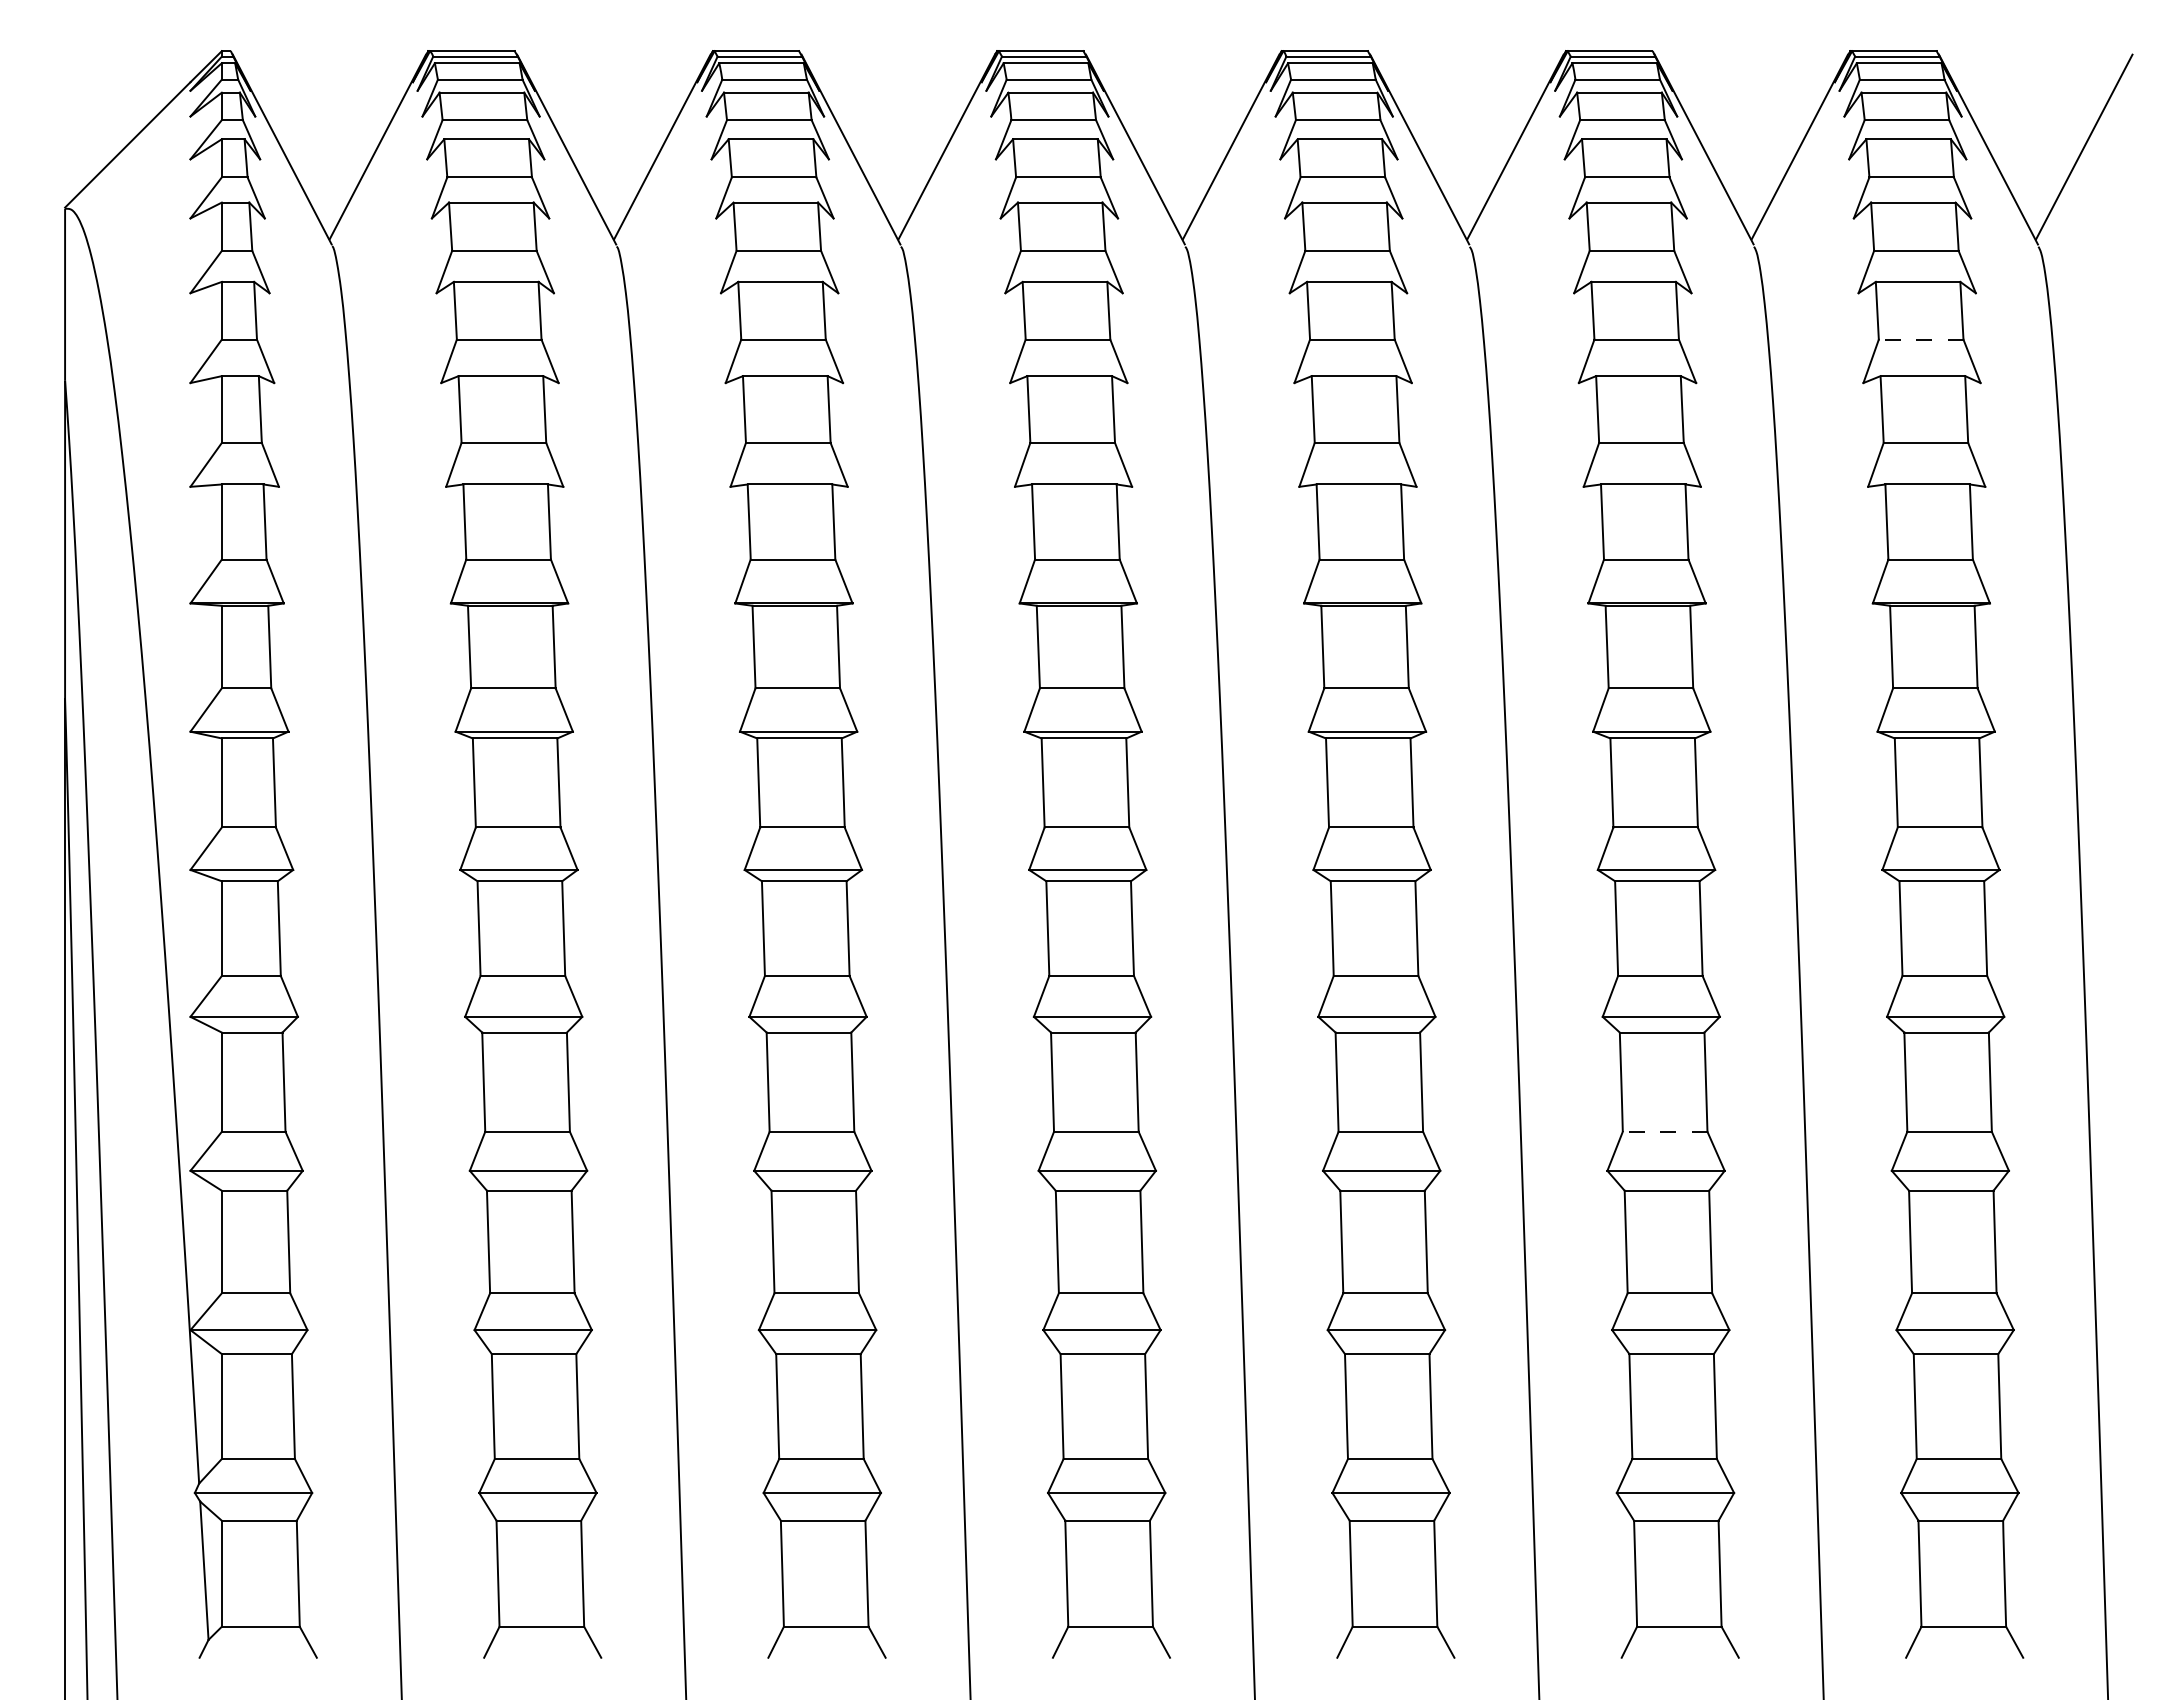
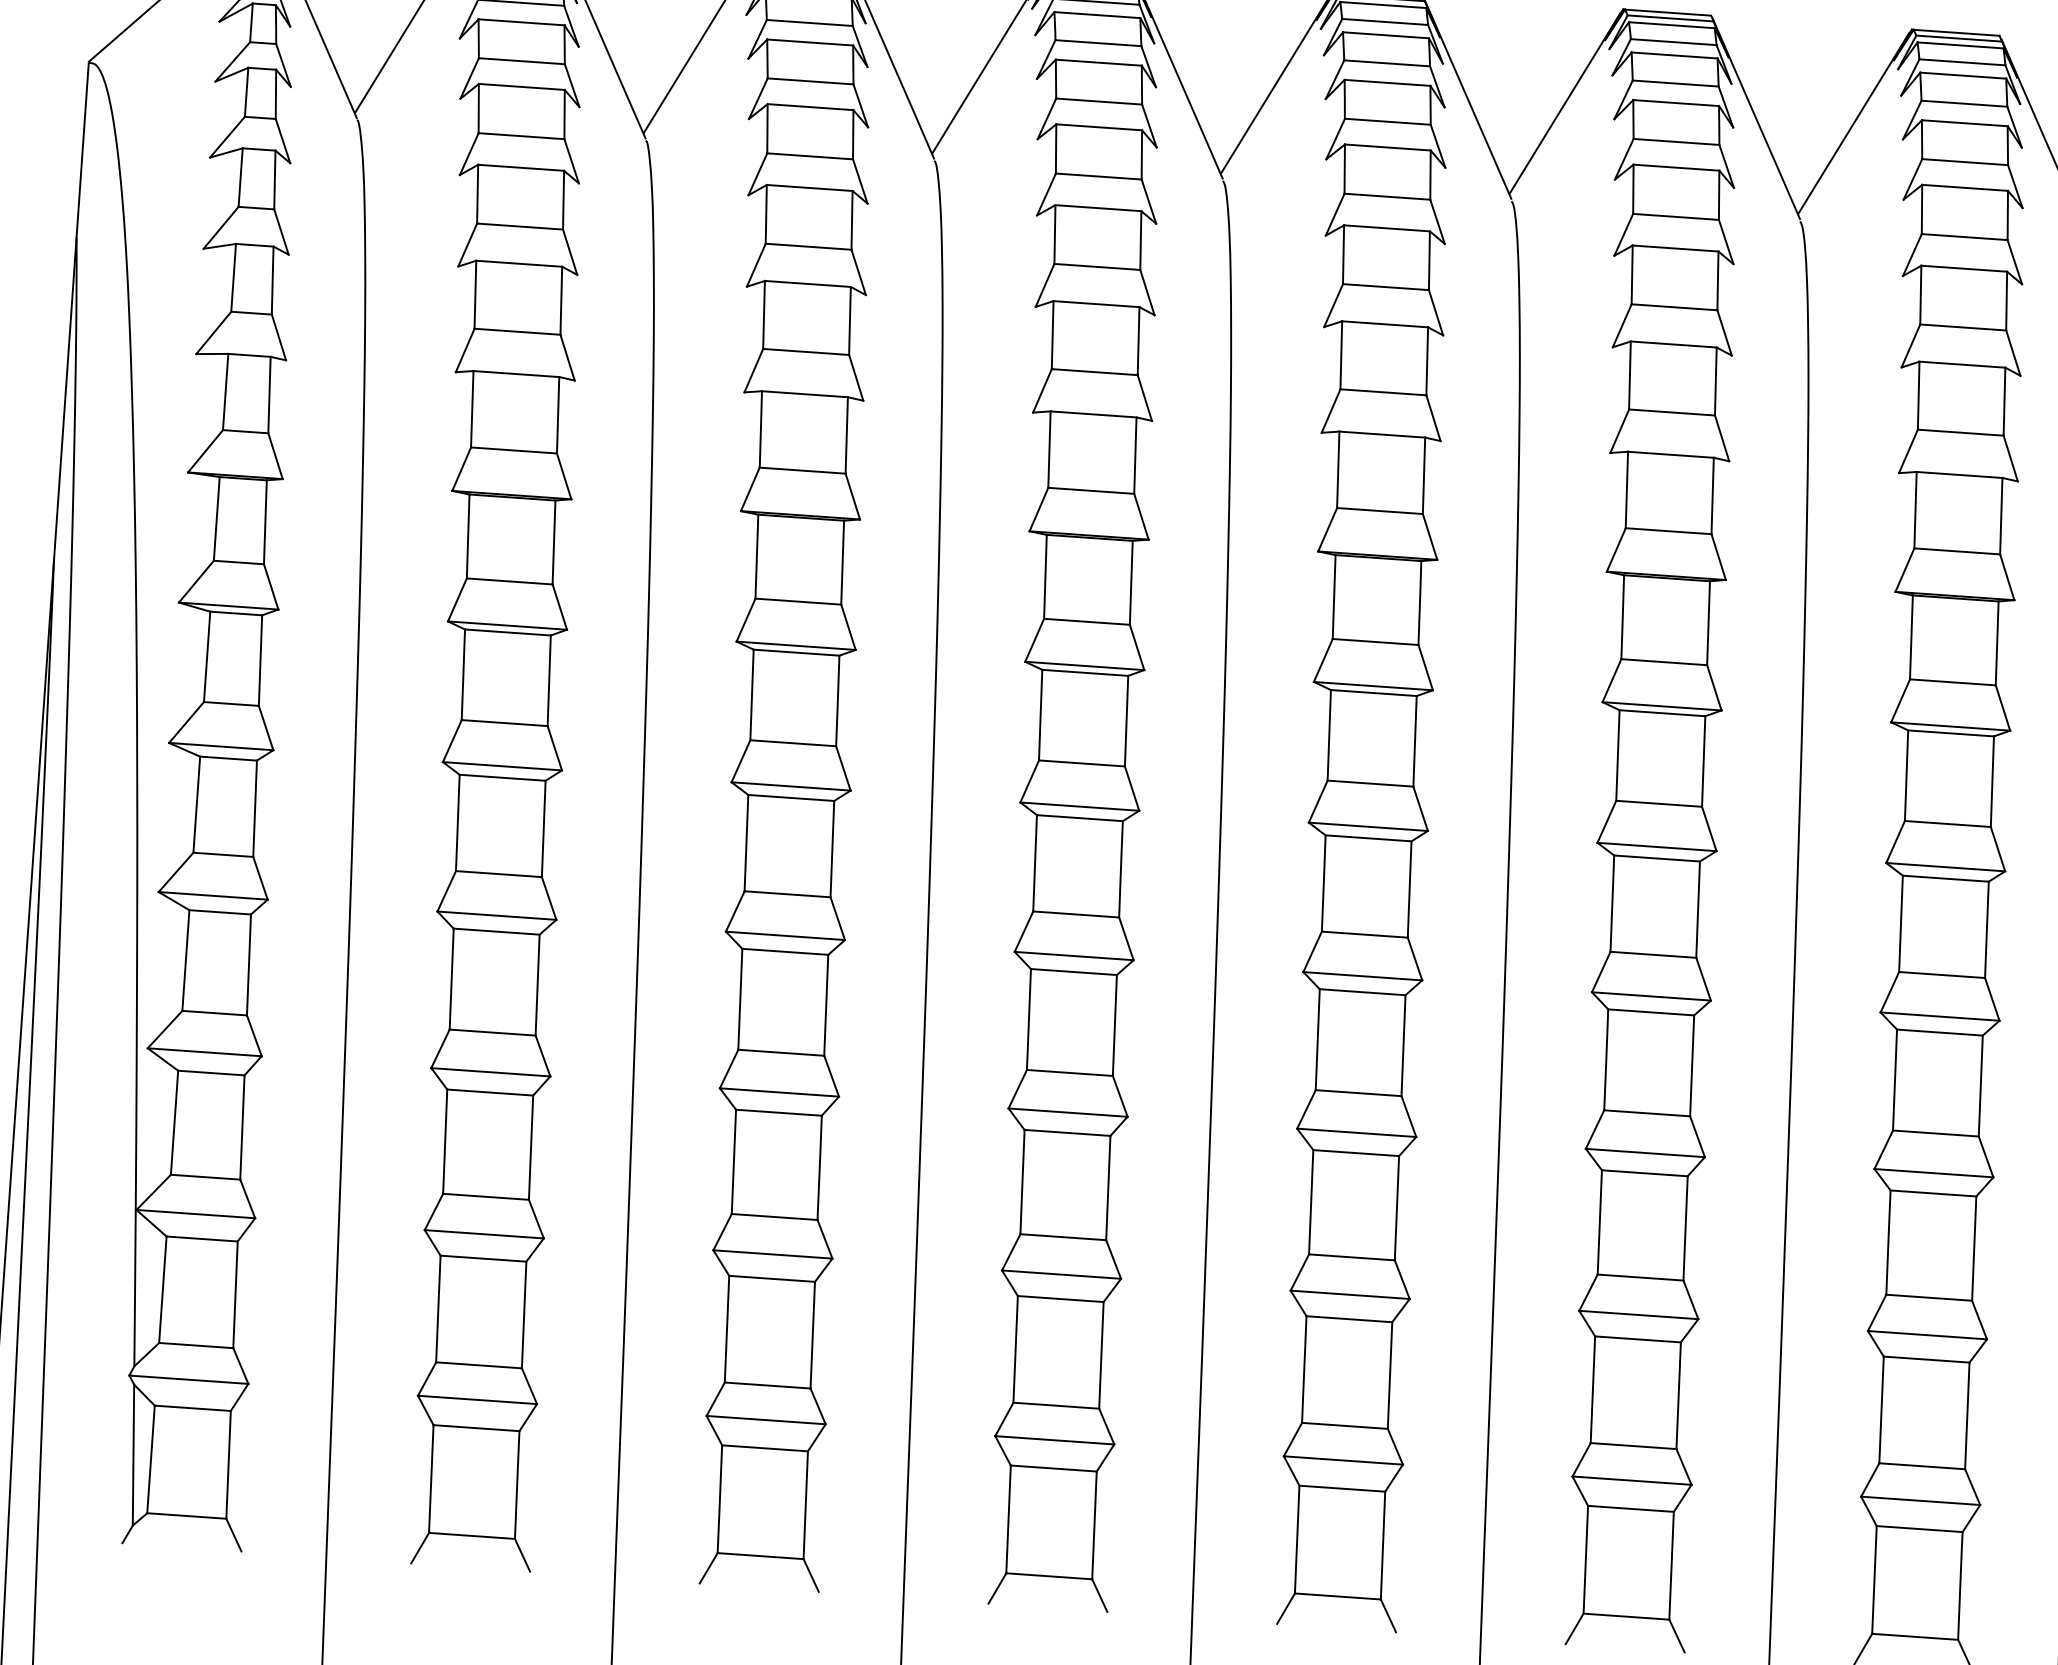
line: (1920, 339) -> (1962, 327), dashed -> solid
line: (1664, 1131) -> (1646, 1112), dashed -> solid

